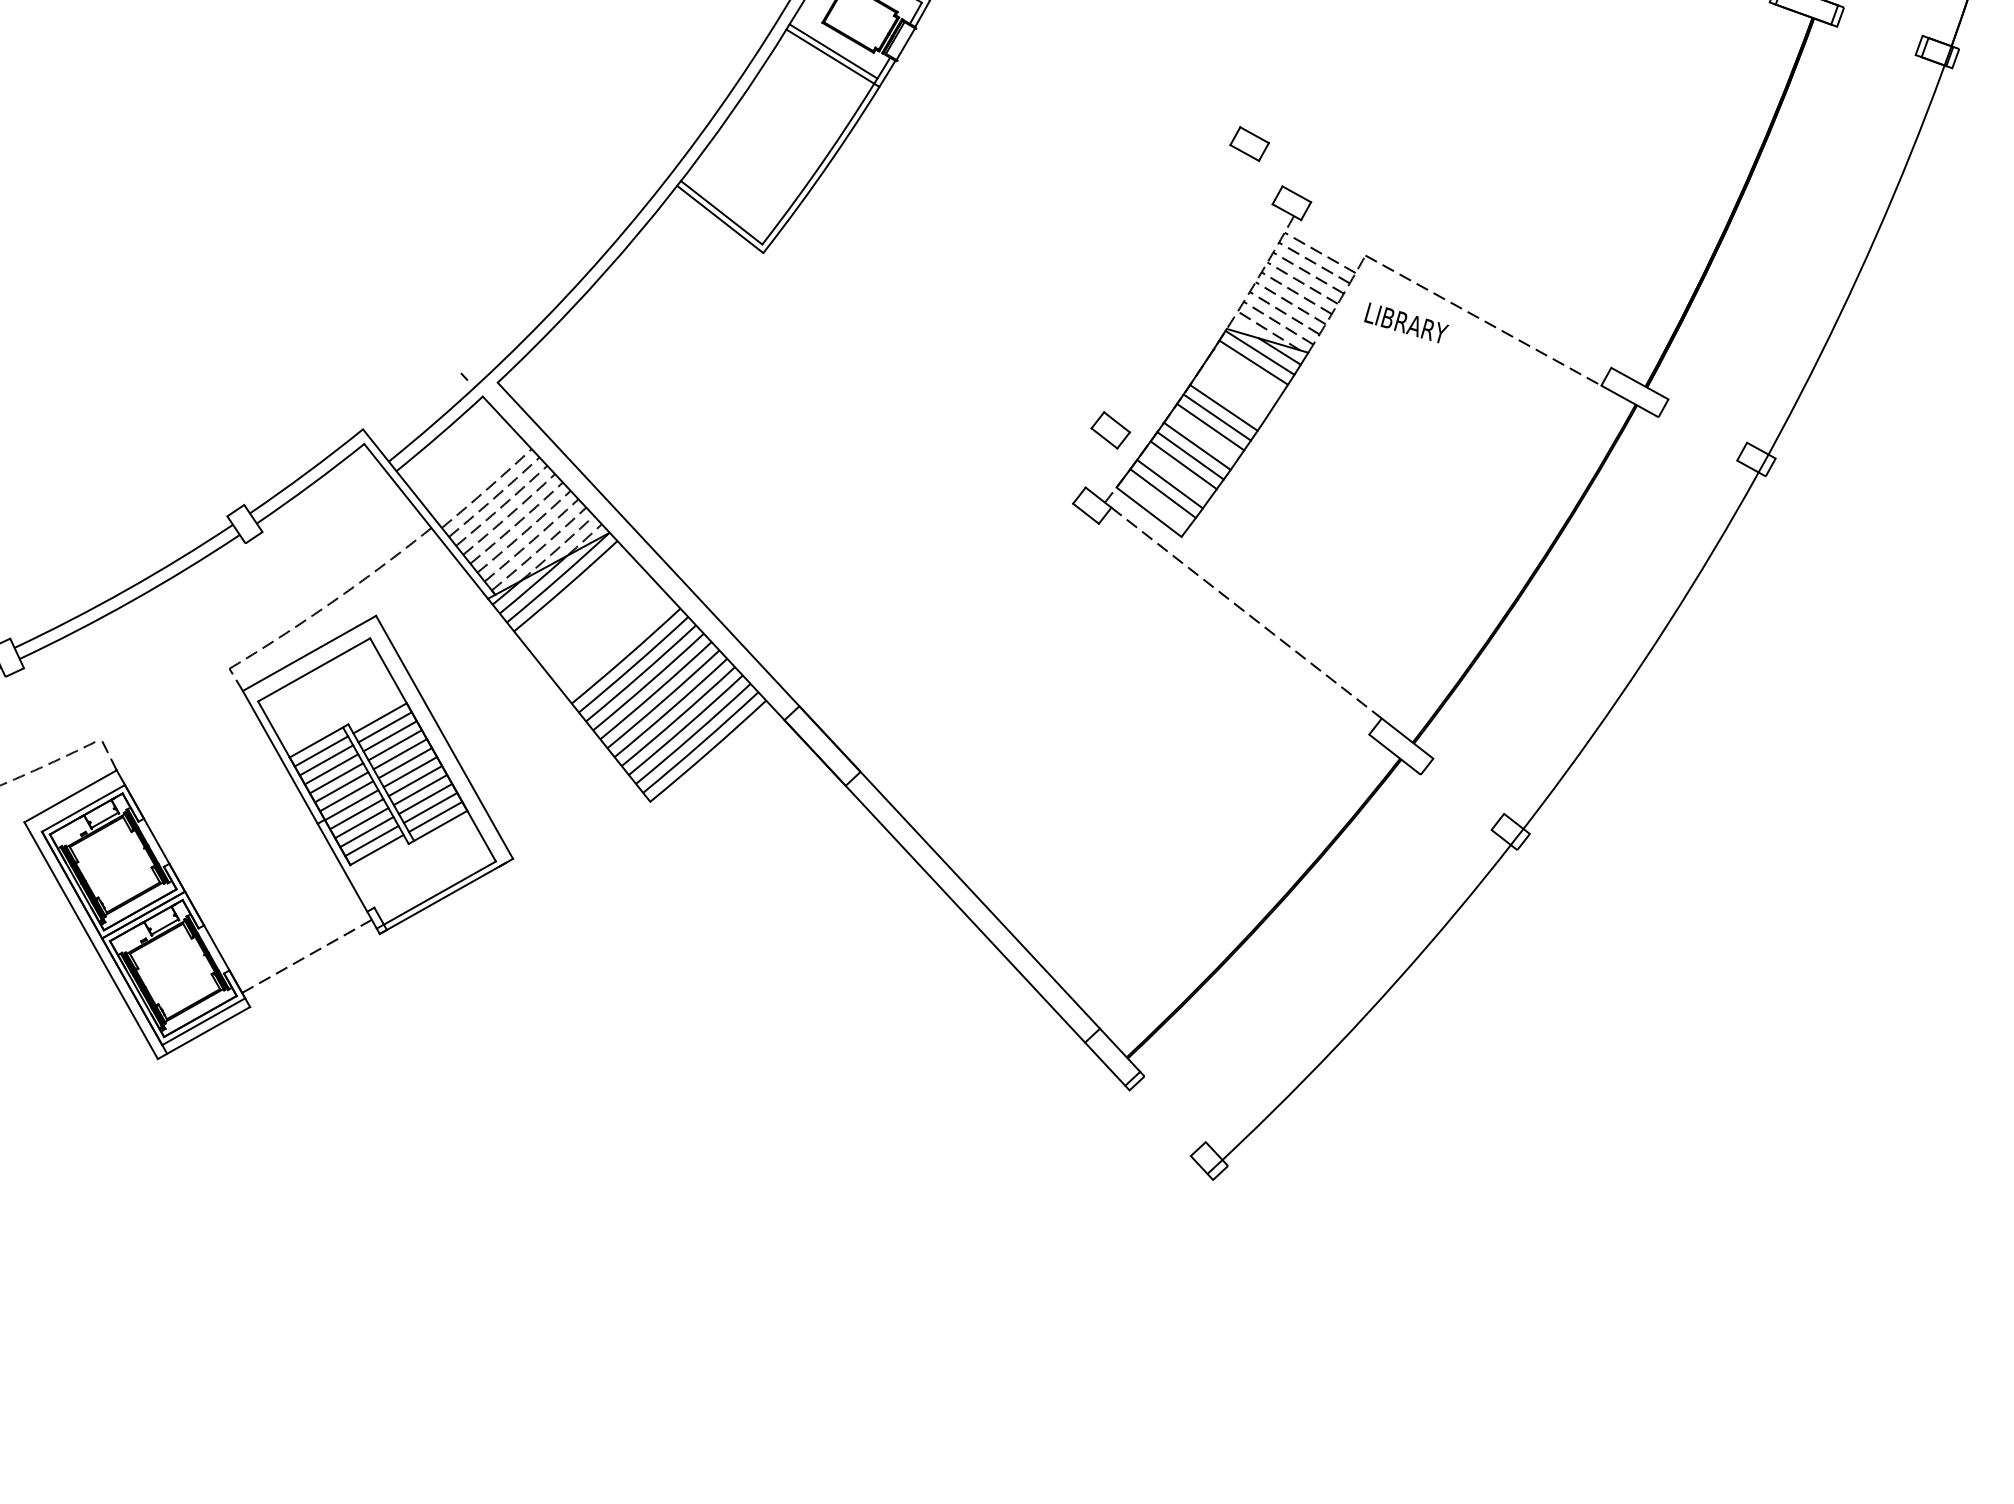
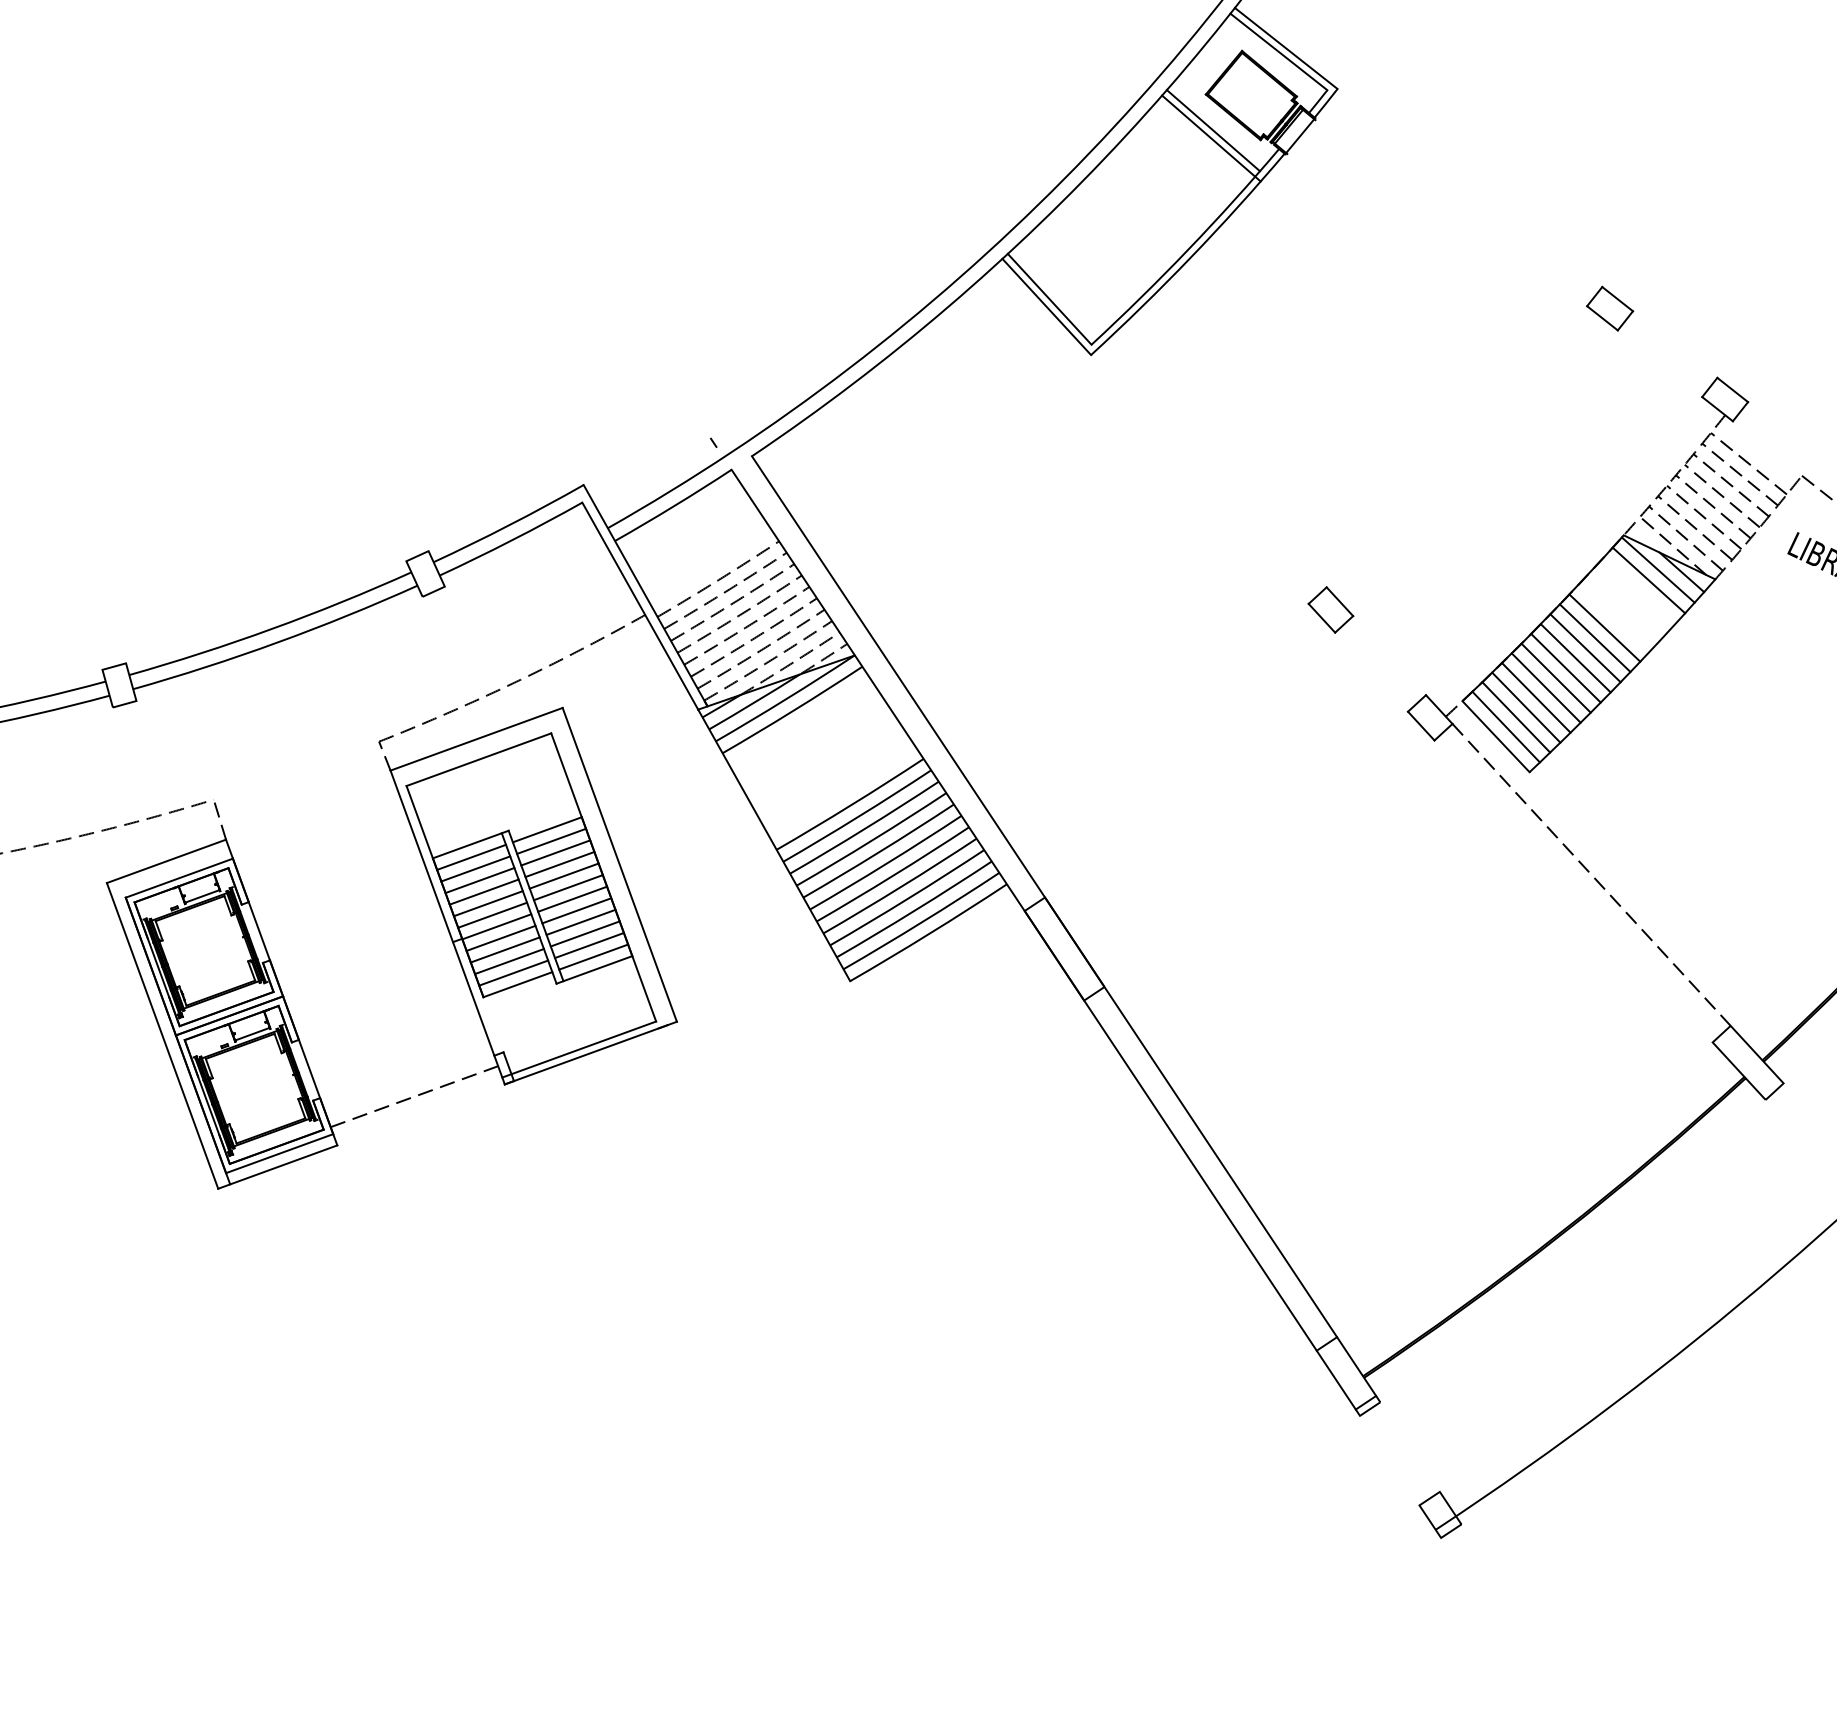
part: (1249, 144) -> (1609, 309), moved
part: (1110, 430) -> (1330, 610), moved
line: (1203, 436) -> (1575, 657), added
line: (1176, 474) -> (1535, 697), added
line: (1155, 502) -> (1505, 726), added

